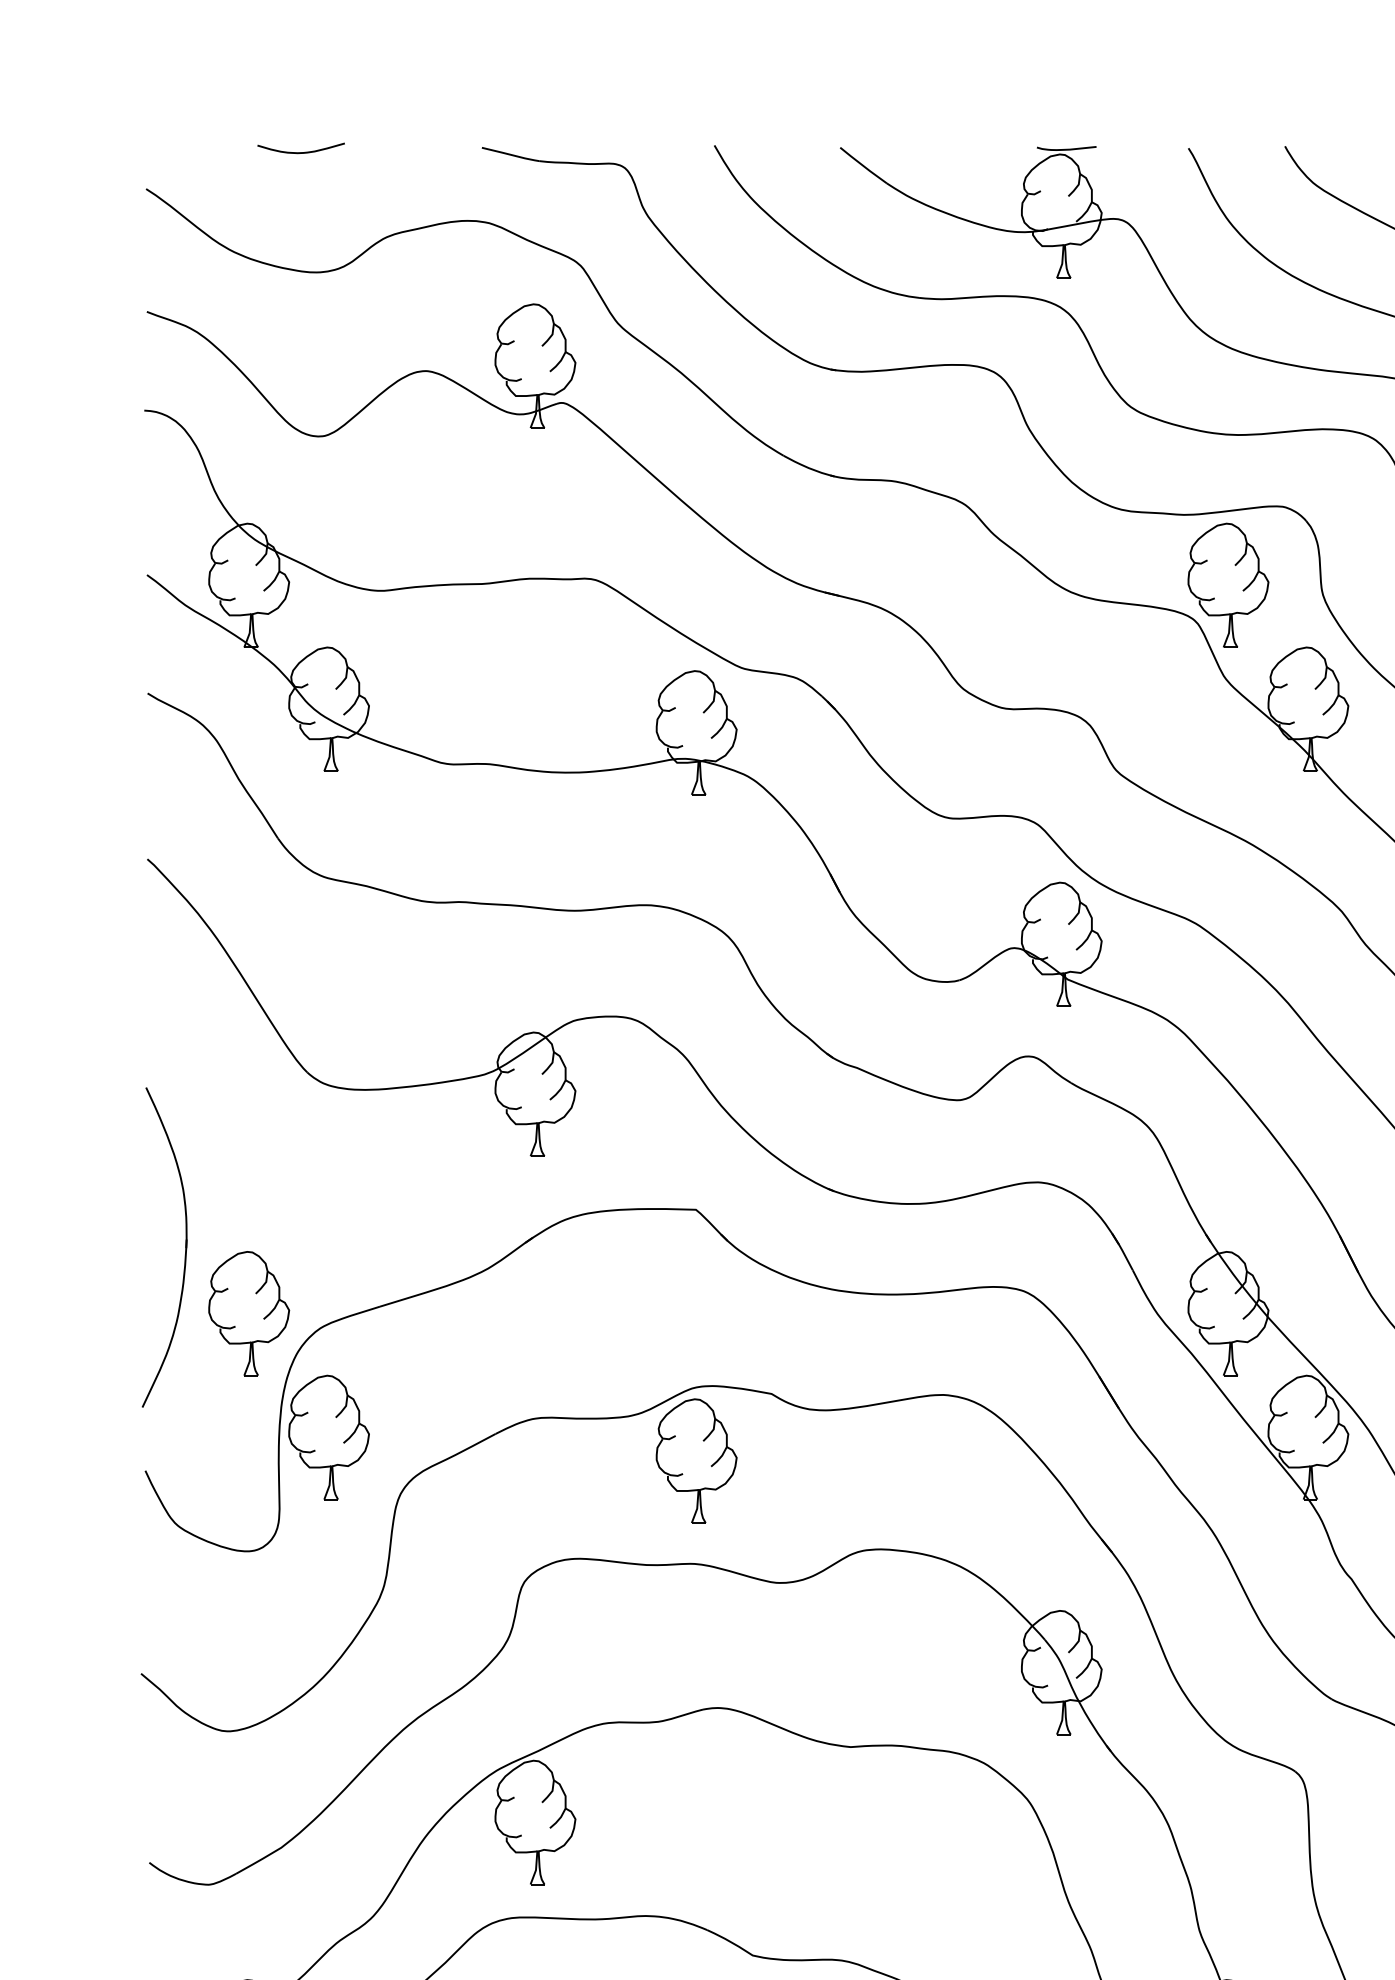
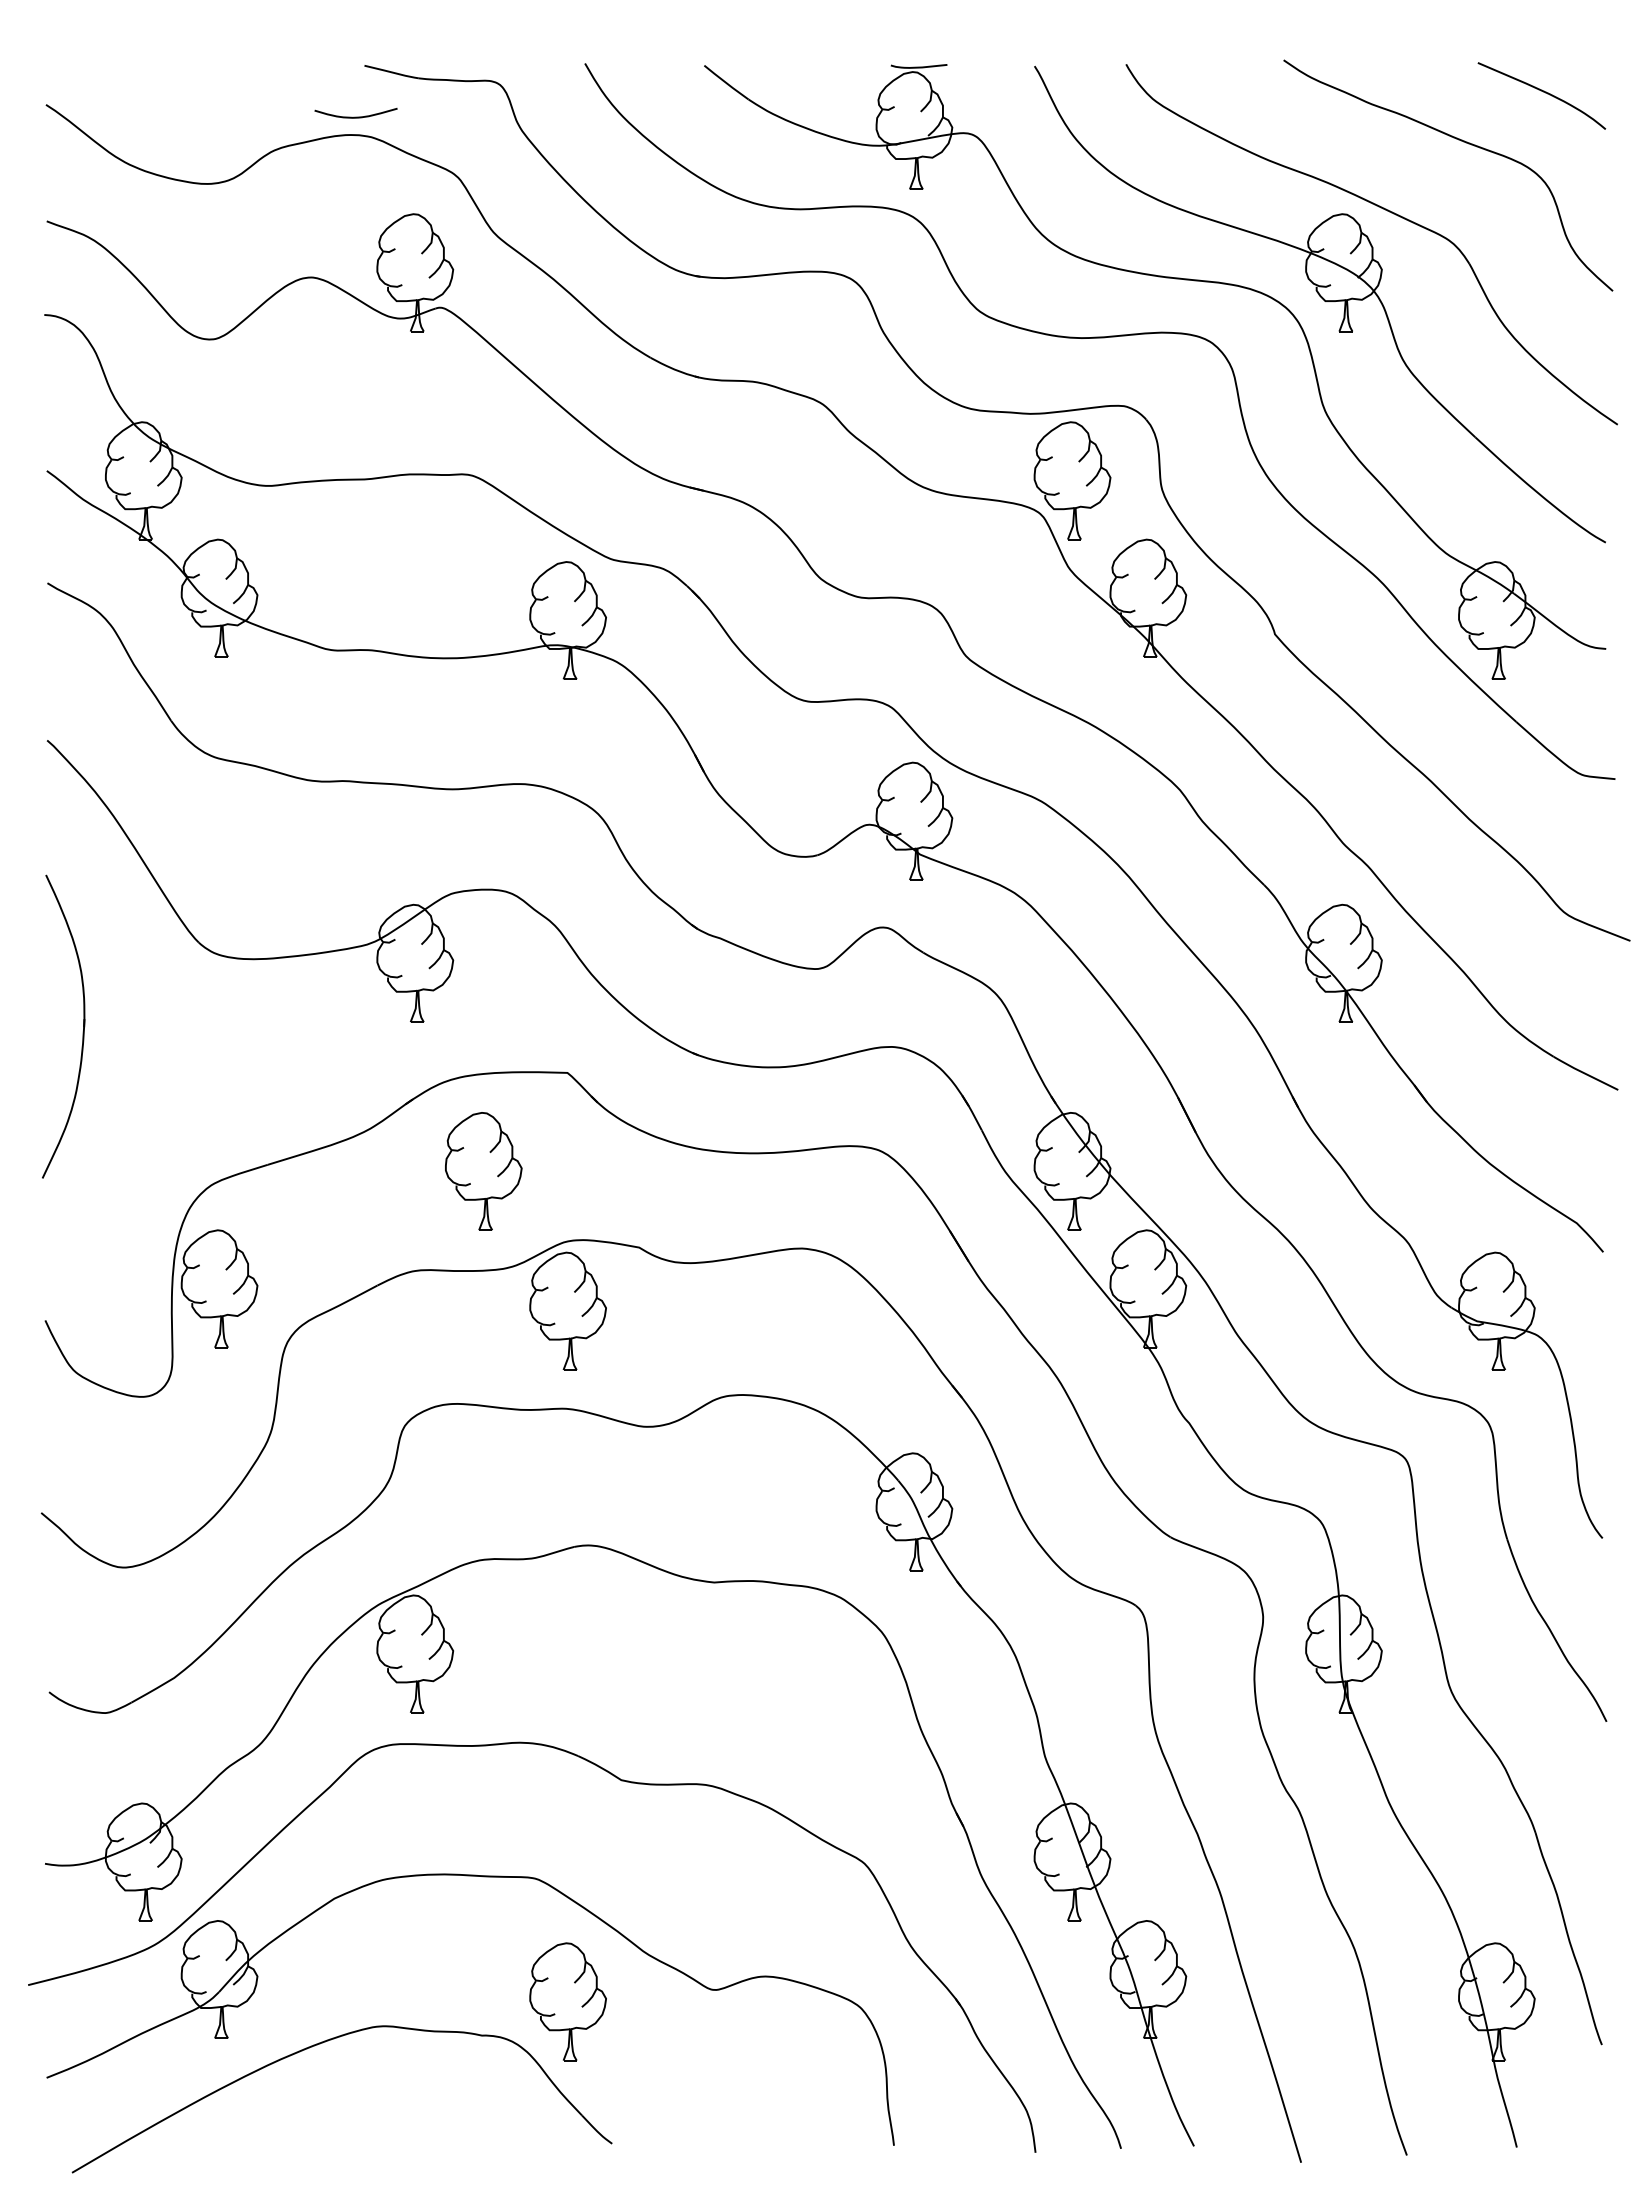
curve: (300, 151) -> (355, 116), moved
part: (184, 1252) -> (82, 1031), moved
part: (248, 1313) -> (483, 1171), moved

